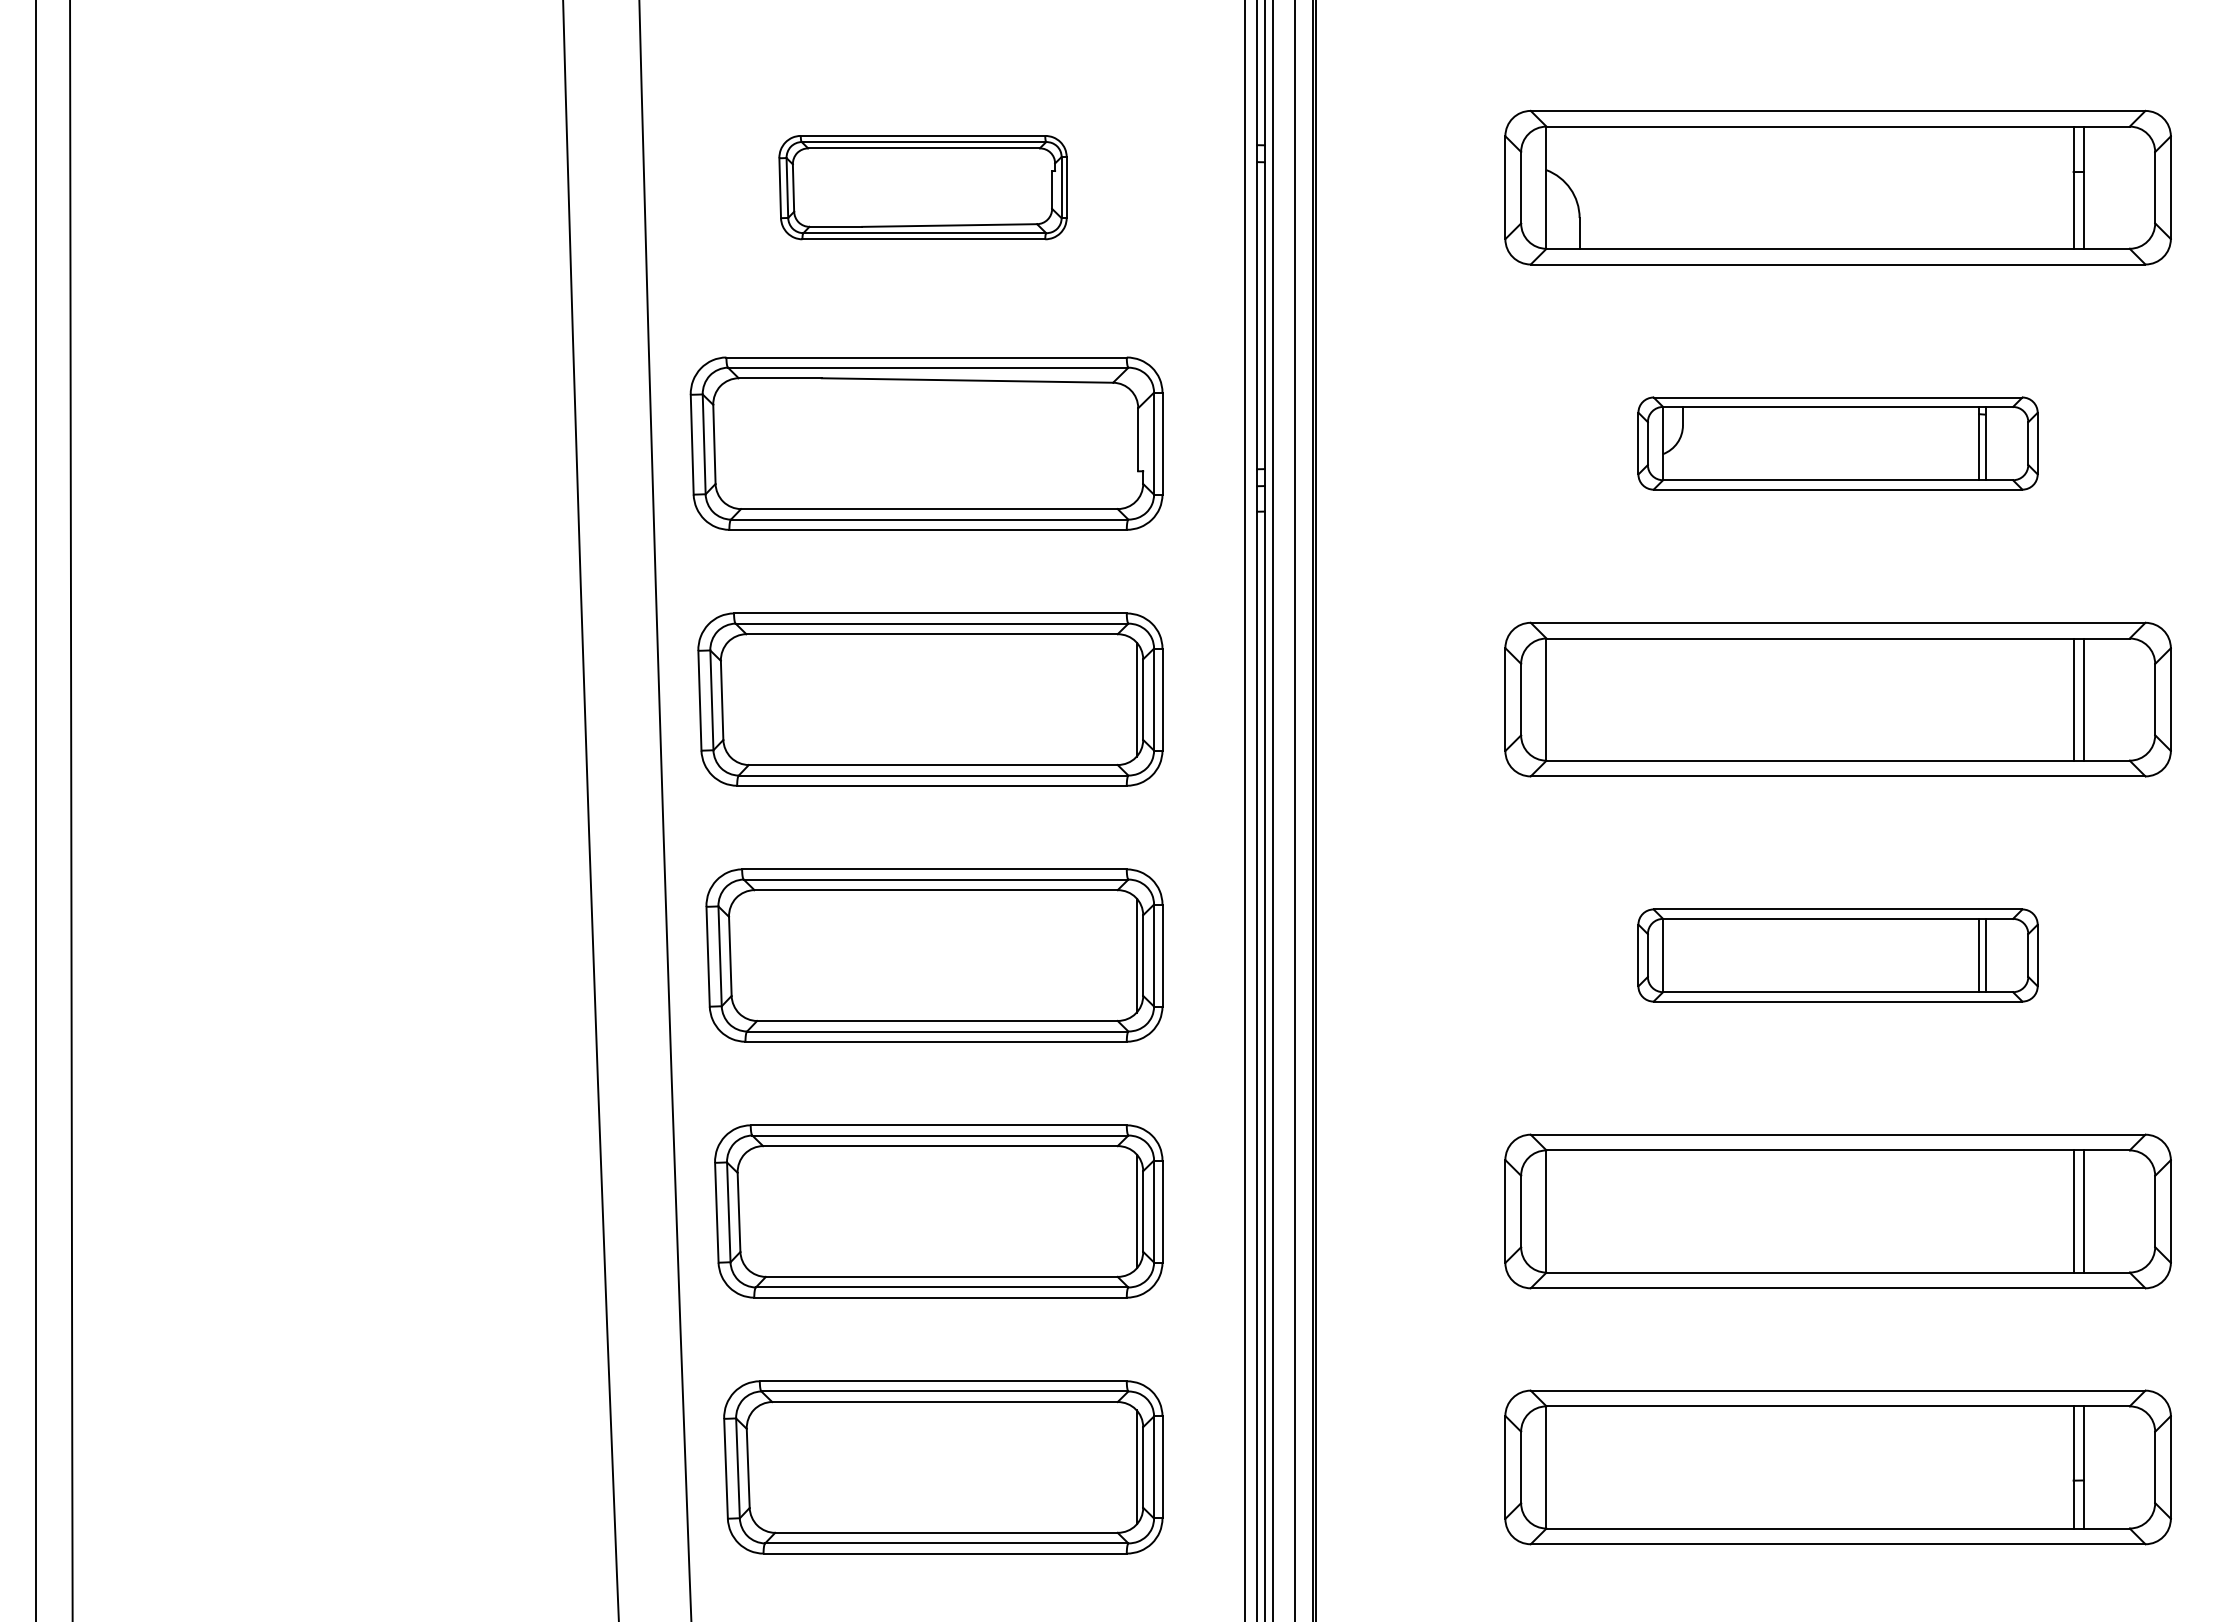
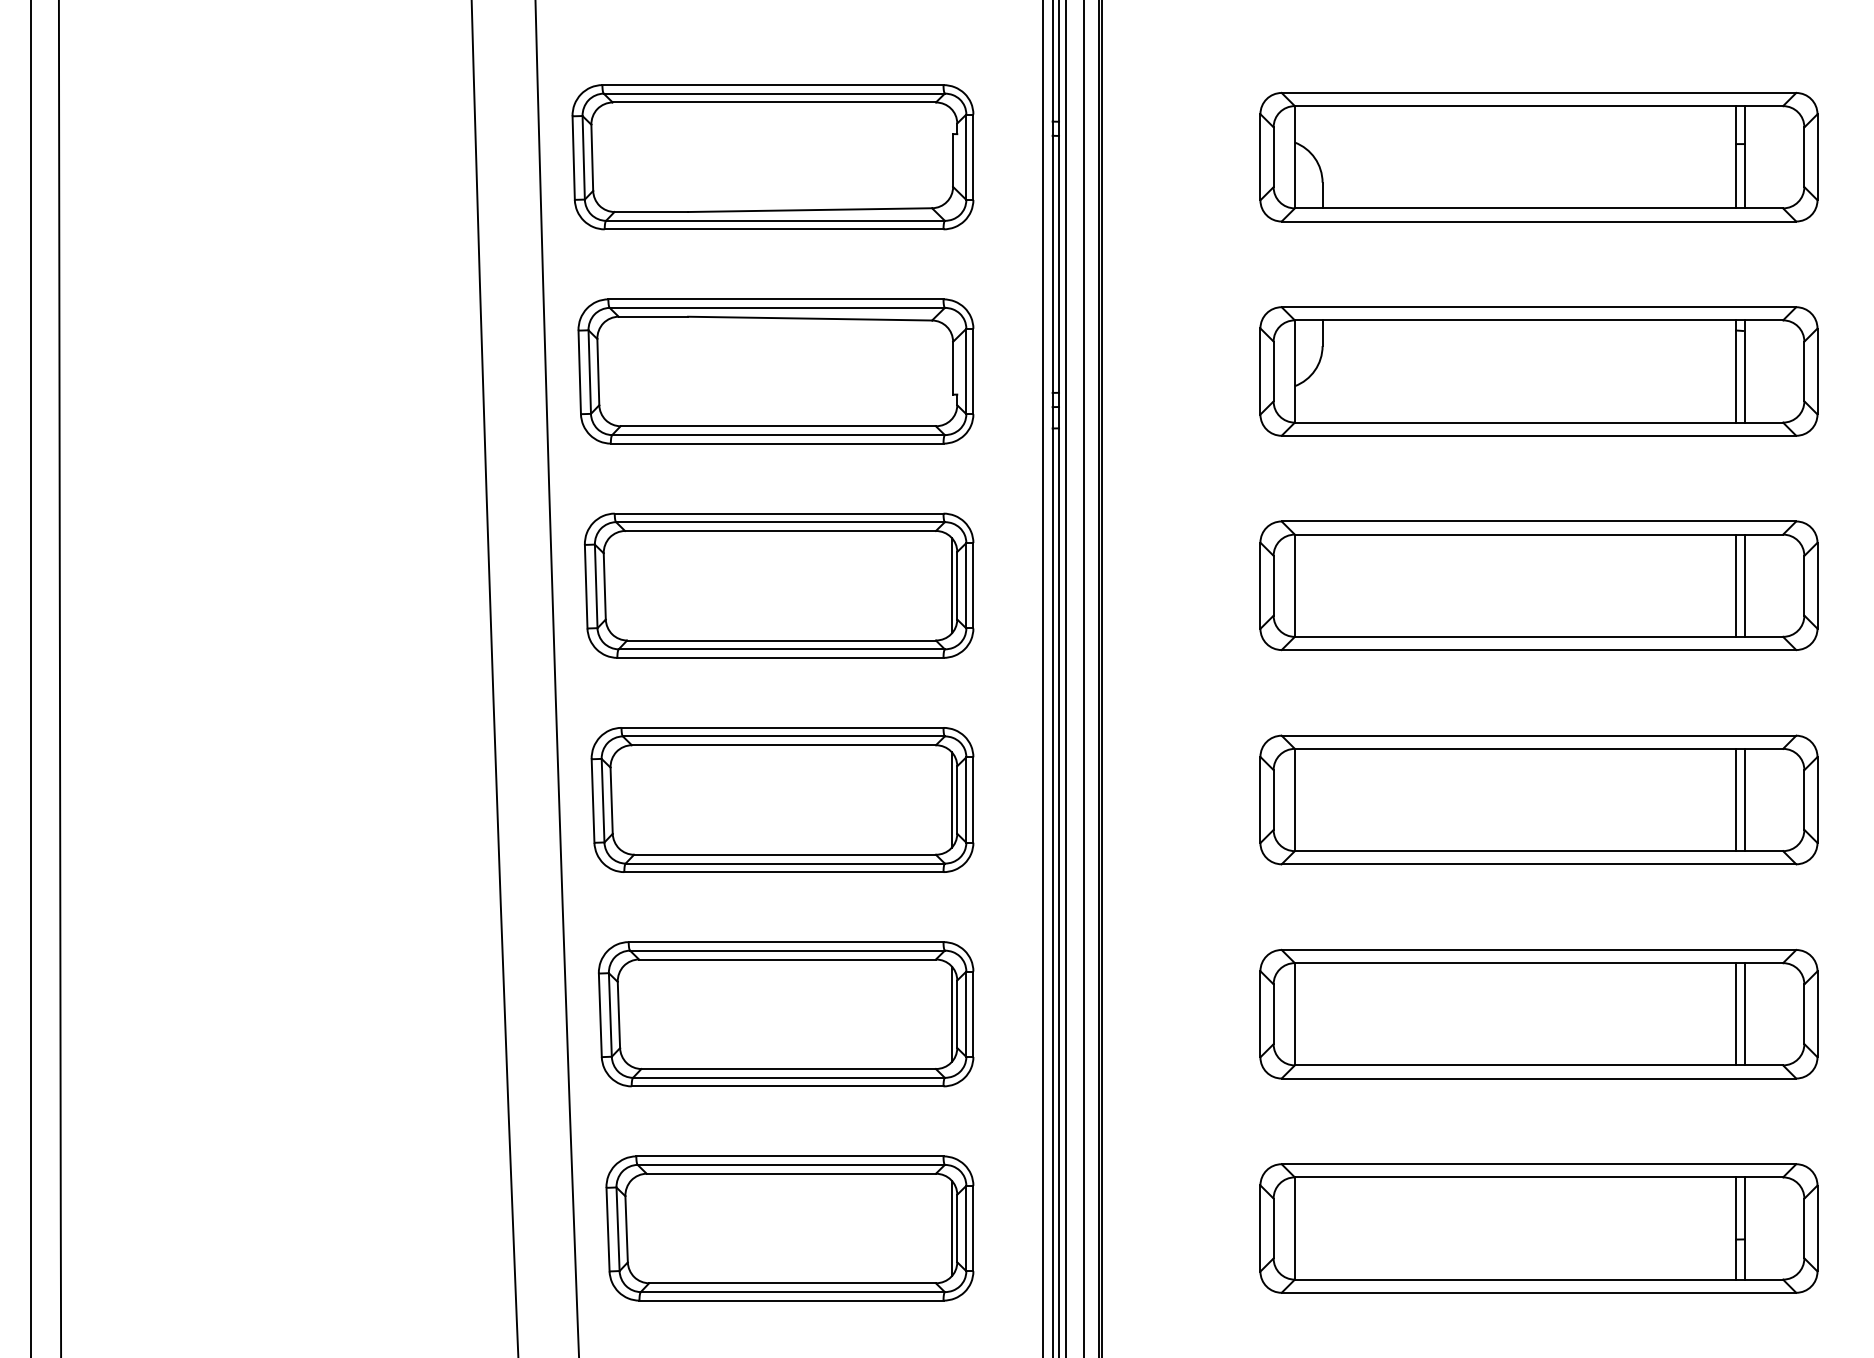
part: (922, 187) -> (772, 157), size x1.67
part: (1837, 443) -> (1538, 371), size x1.67
part: (1837, 955) -> (1538, 799), size x1.67

